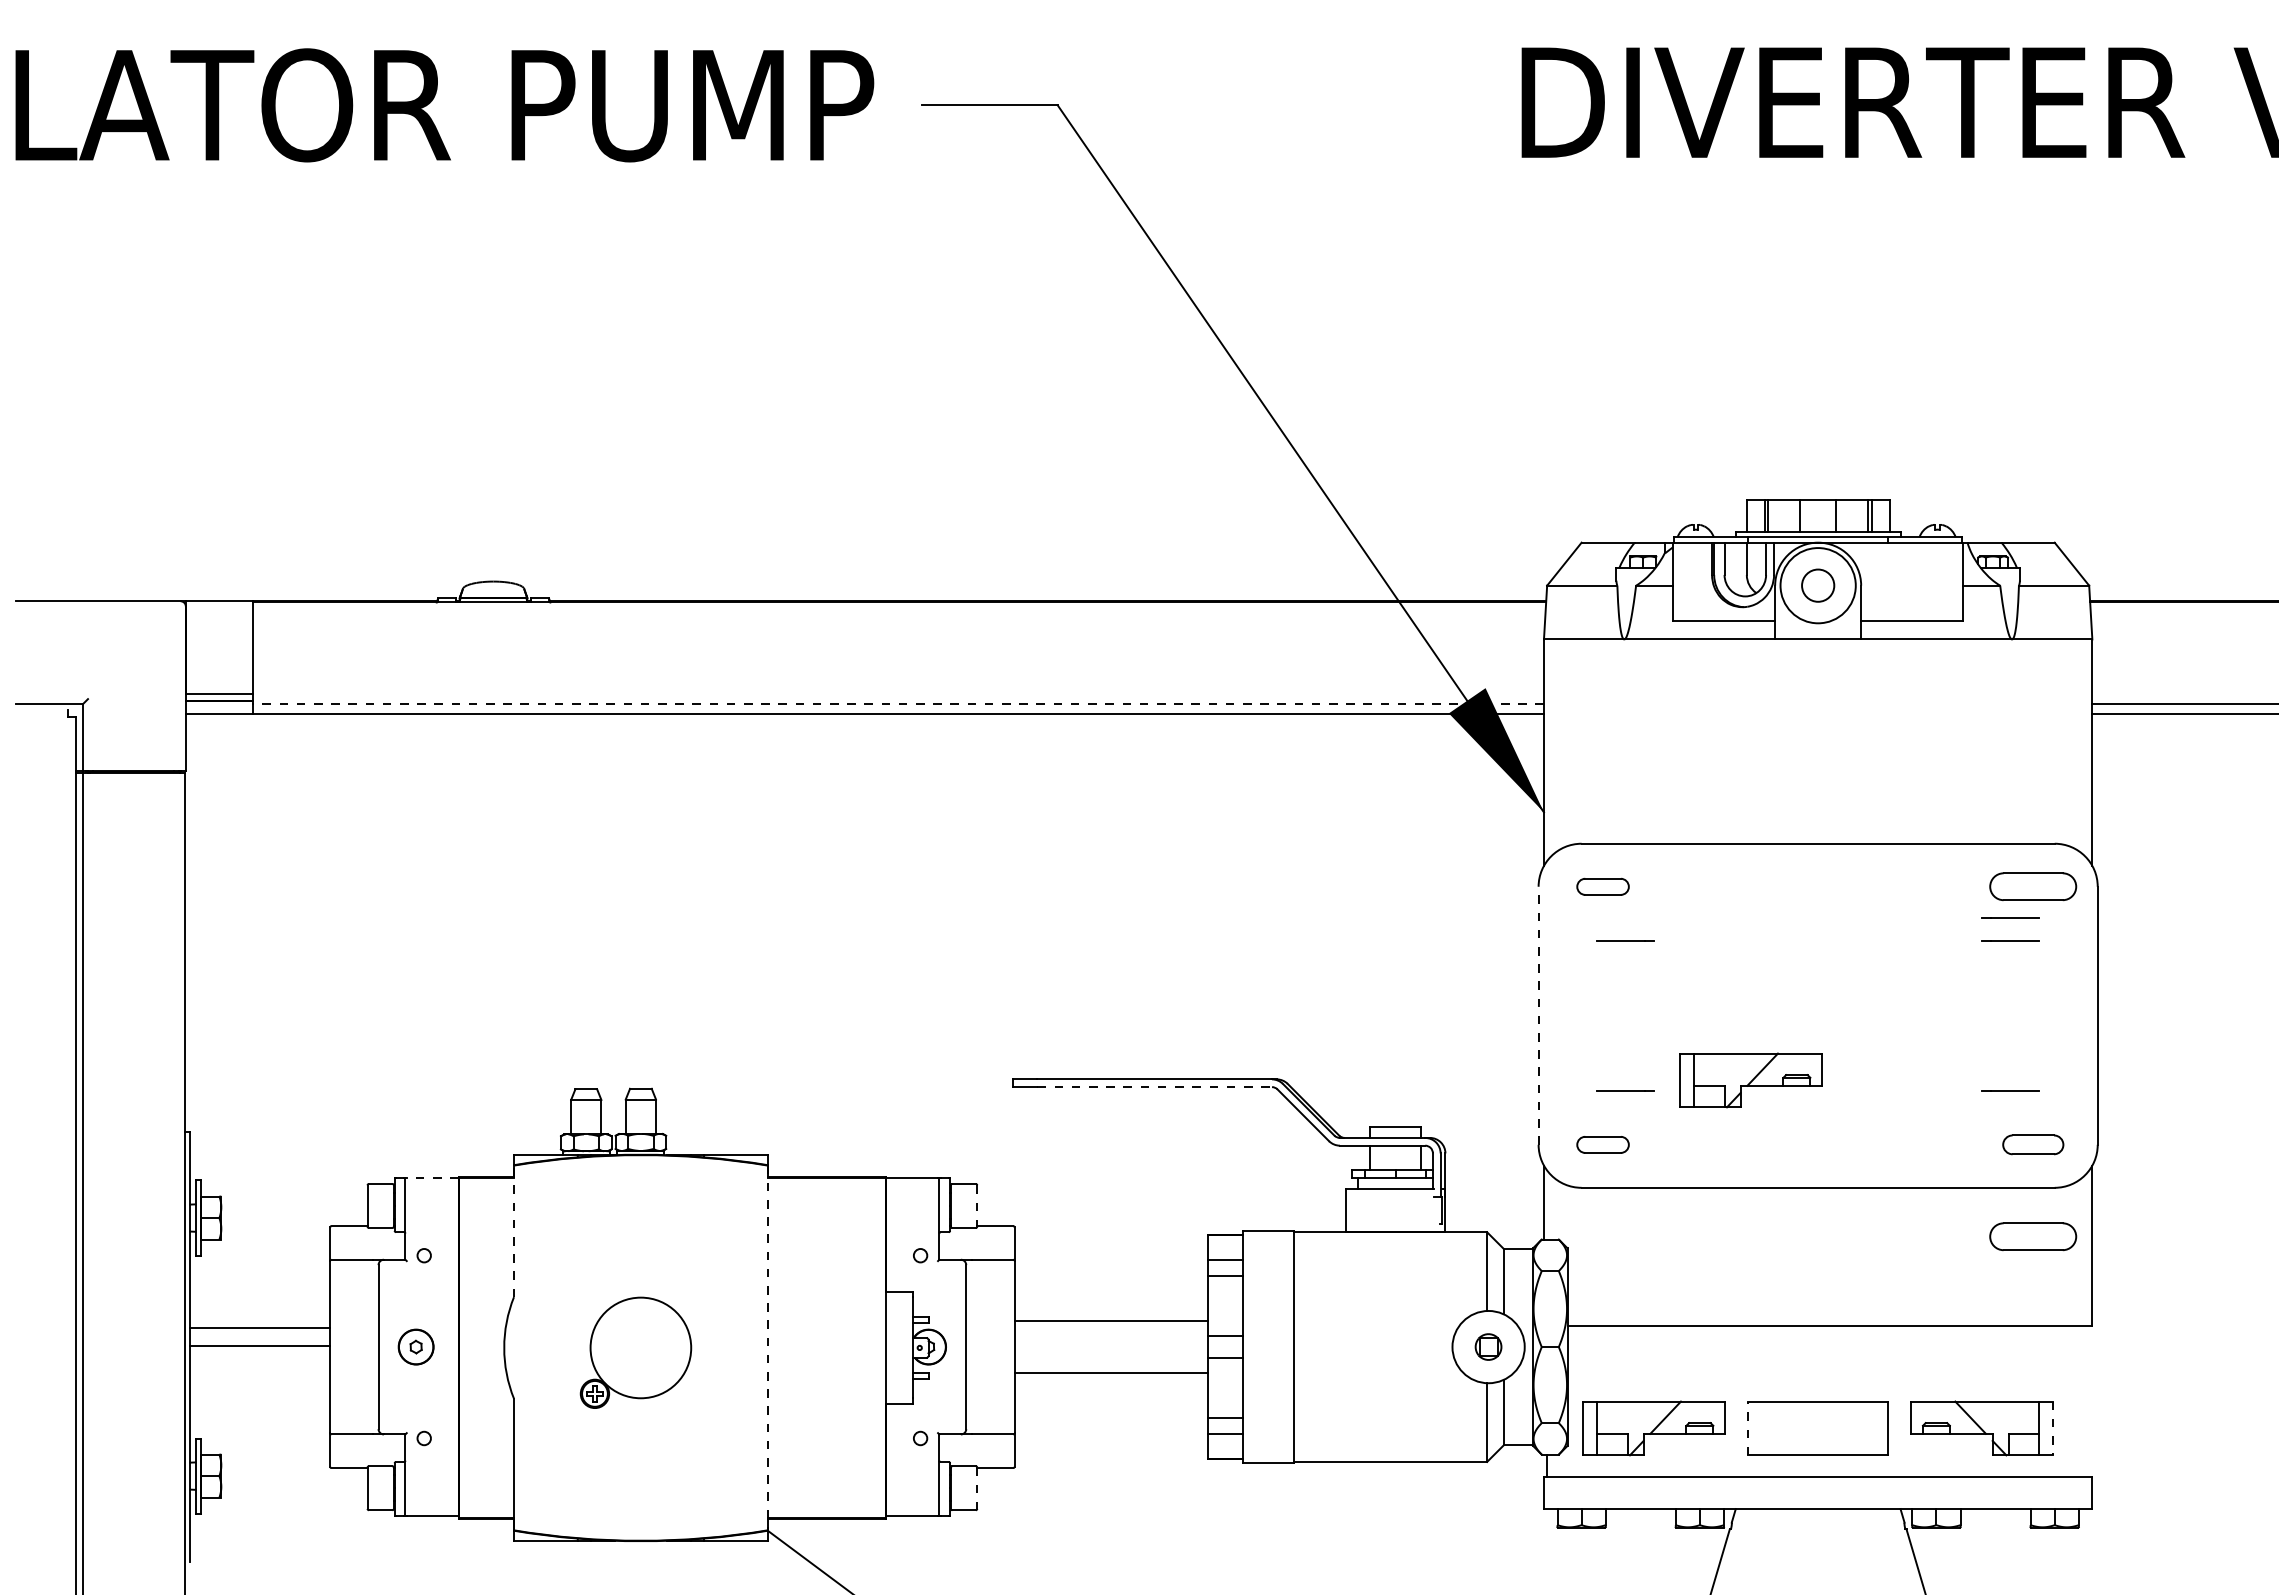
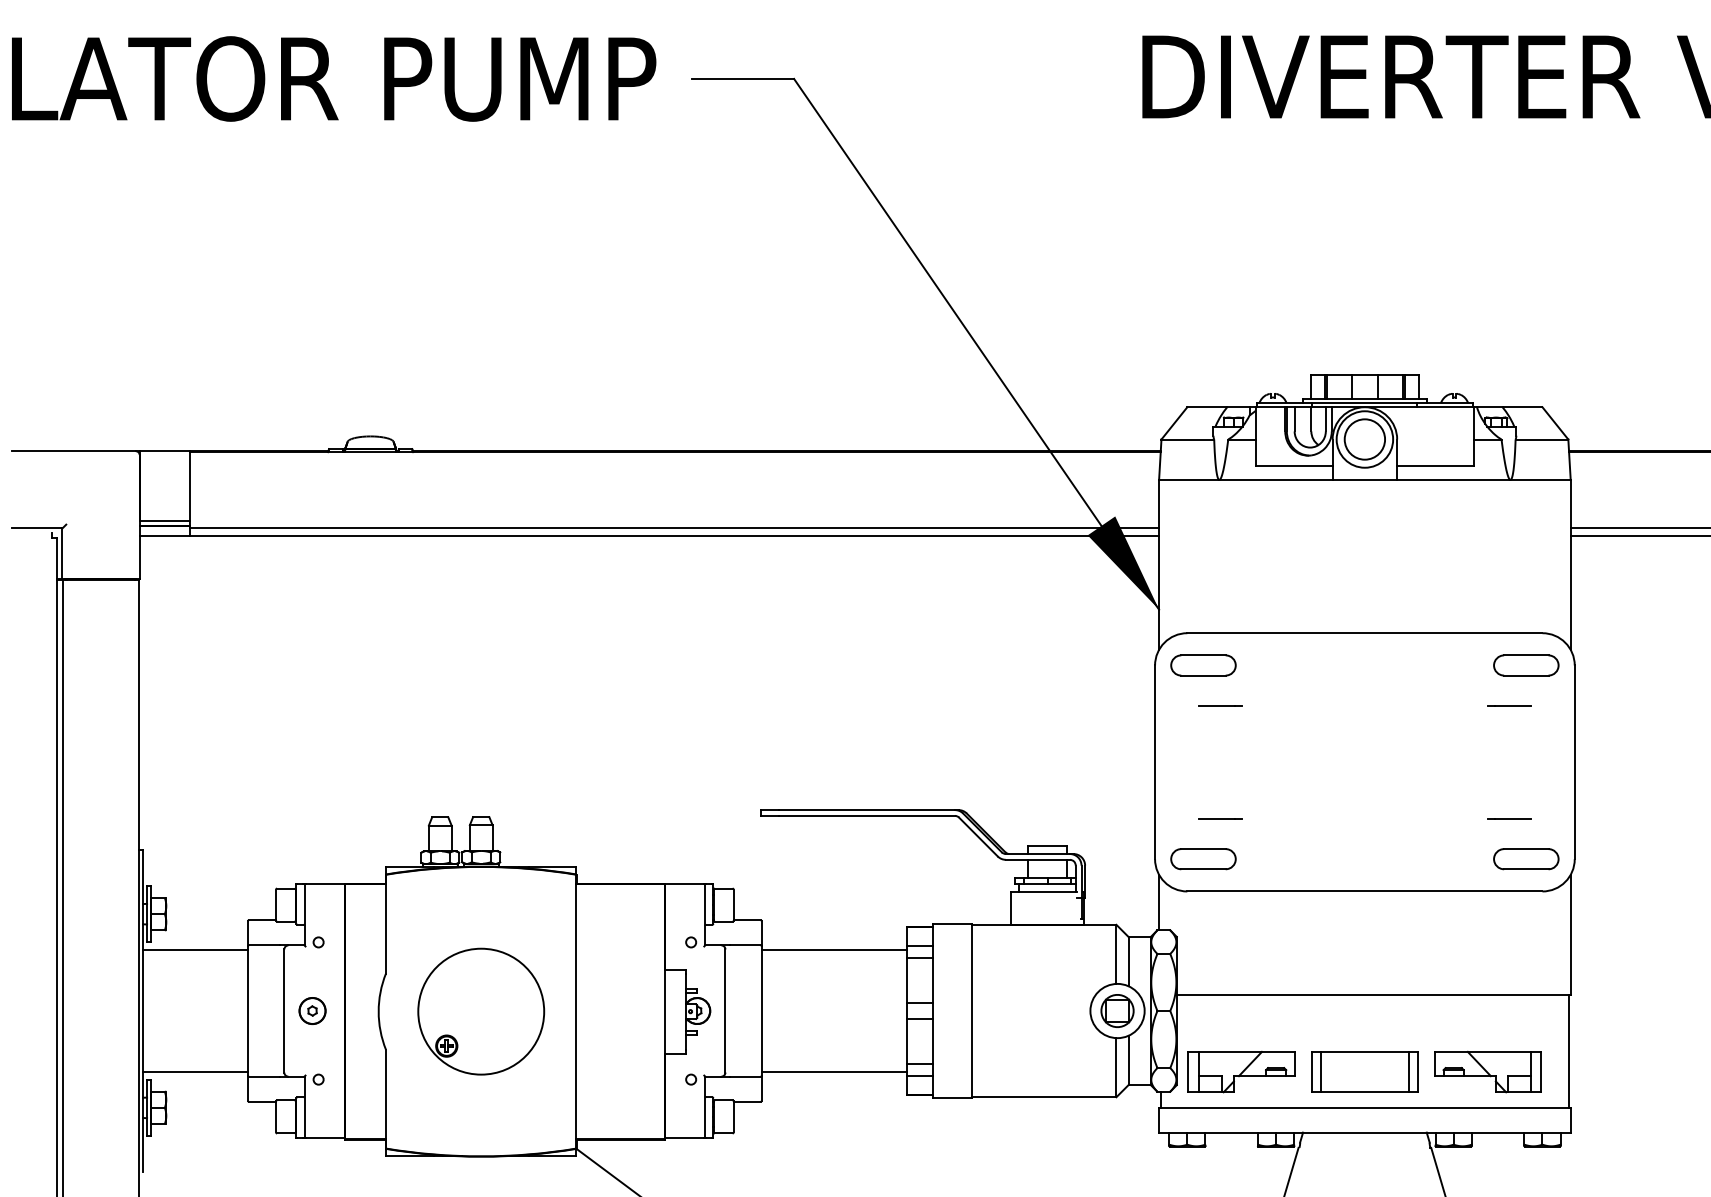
circle: (1818, 585) -> (1365, 439), size x1.67
line: (898, 704) -> (674, 528), dashed -> solid
part: (1602, 886) -> (1203, 665), size x1.67
line: (2010, 917) -> (1509, 688), removed
line: (1538, 1015) -> (1154, 762), dashed -> solid
part: (1750, 1080) -> (1314, 810), removed
line: (1155, 1087) -> (867, 816), dashed -> solid
part: (1602, 1144) -> (1203, 858), size x1.67
part: (2033, 1144) -> (1526, 858), size x1.43
line: (432, 1177) -> (324, 883), dashed -> solid
line: (977, 1205) -> (733, 904), dashed -> solid
line: (514, 1231) -> (386, 924), dashed -> solid
part: (2033, 1236) -> (1526, 928), removed
line: (1111, 1321) -> (834, 949), moved
line: (260, 1328) -> (195, 949), moved
line: (260, 1345) -> (195, 1072), moved
part: (1488, 1346) -> (1117, 1010), size x1.67
circle: (640, 1347) -> (480, 1011), size x1.67
line: (767, 1348) -> (576, 1012), dashed -> solid
line: (1111, 1372) -> (834, 1072), moved
line: (2089, 1401) -> (1568, 1051), added
line: (1747, 1428) -> (1311, 1072), dashed -> solid
line: (1759, 1428) -> (1320, 1072), added
line: (1877, 1428) -> (1409, 1072), added
line: (2053, 1428) -> (1541, 1072), dashed -> solid
line: (977, 1488) -> (733, 1117), dashed -> solid

